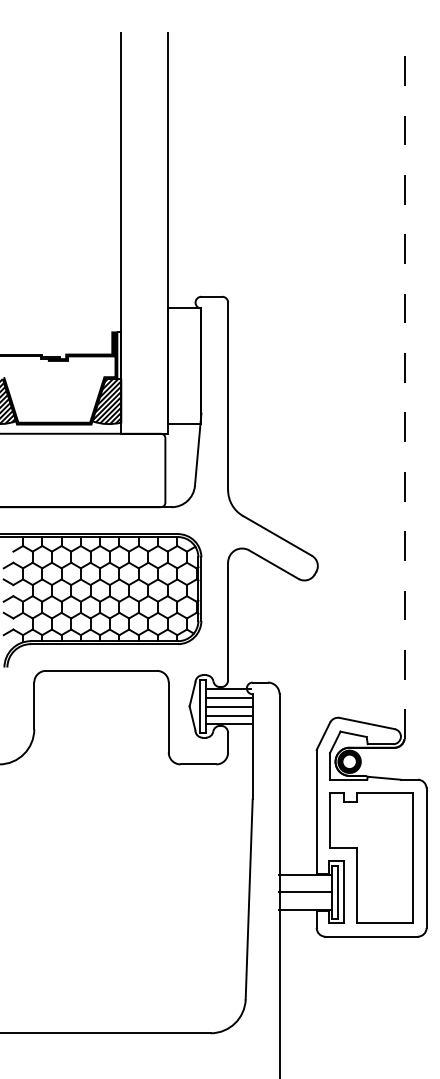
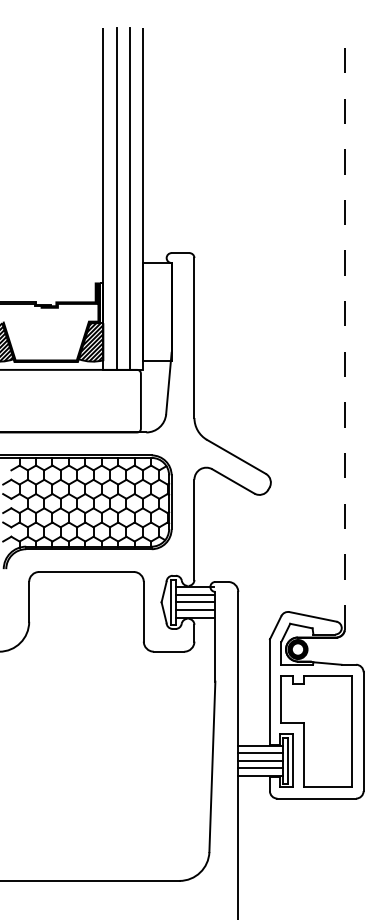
line: (136, 232) -> (116, 198), added
line: (151, 232) -> (129, 198), added
line: (305, 883) -> (260, 753), added
line: (305, 901) -> (260, 768), added

